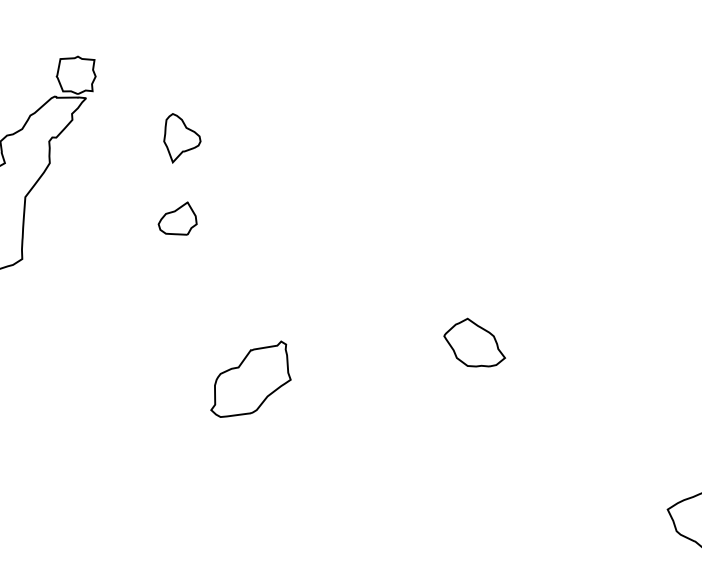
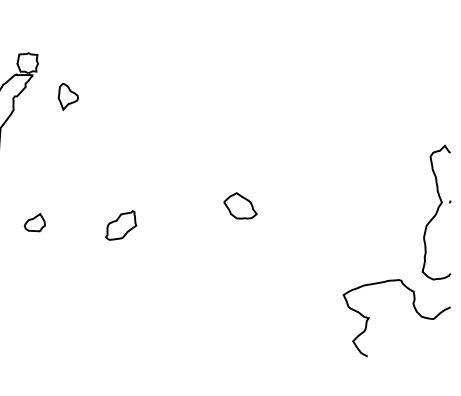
part: (180, 137) -> (67, 96), moved
part: (176, 218) -> (34, 222), moved
part: (251, 379) -> (121, 225), size x0.71

